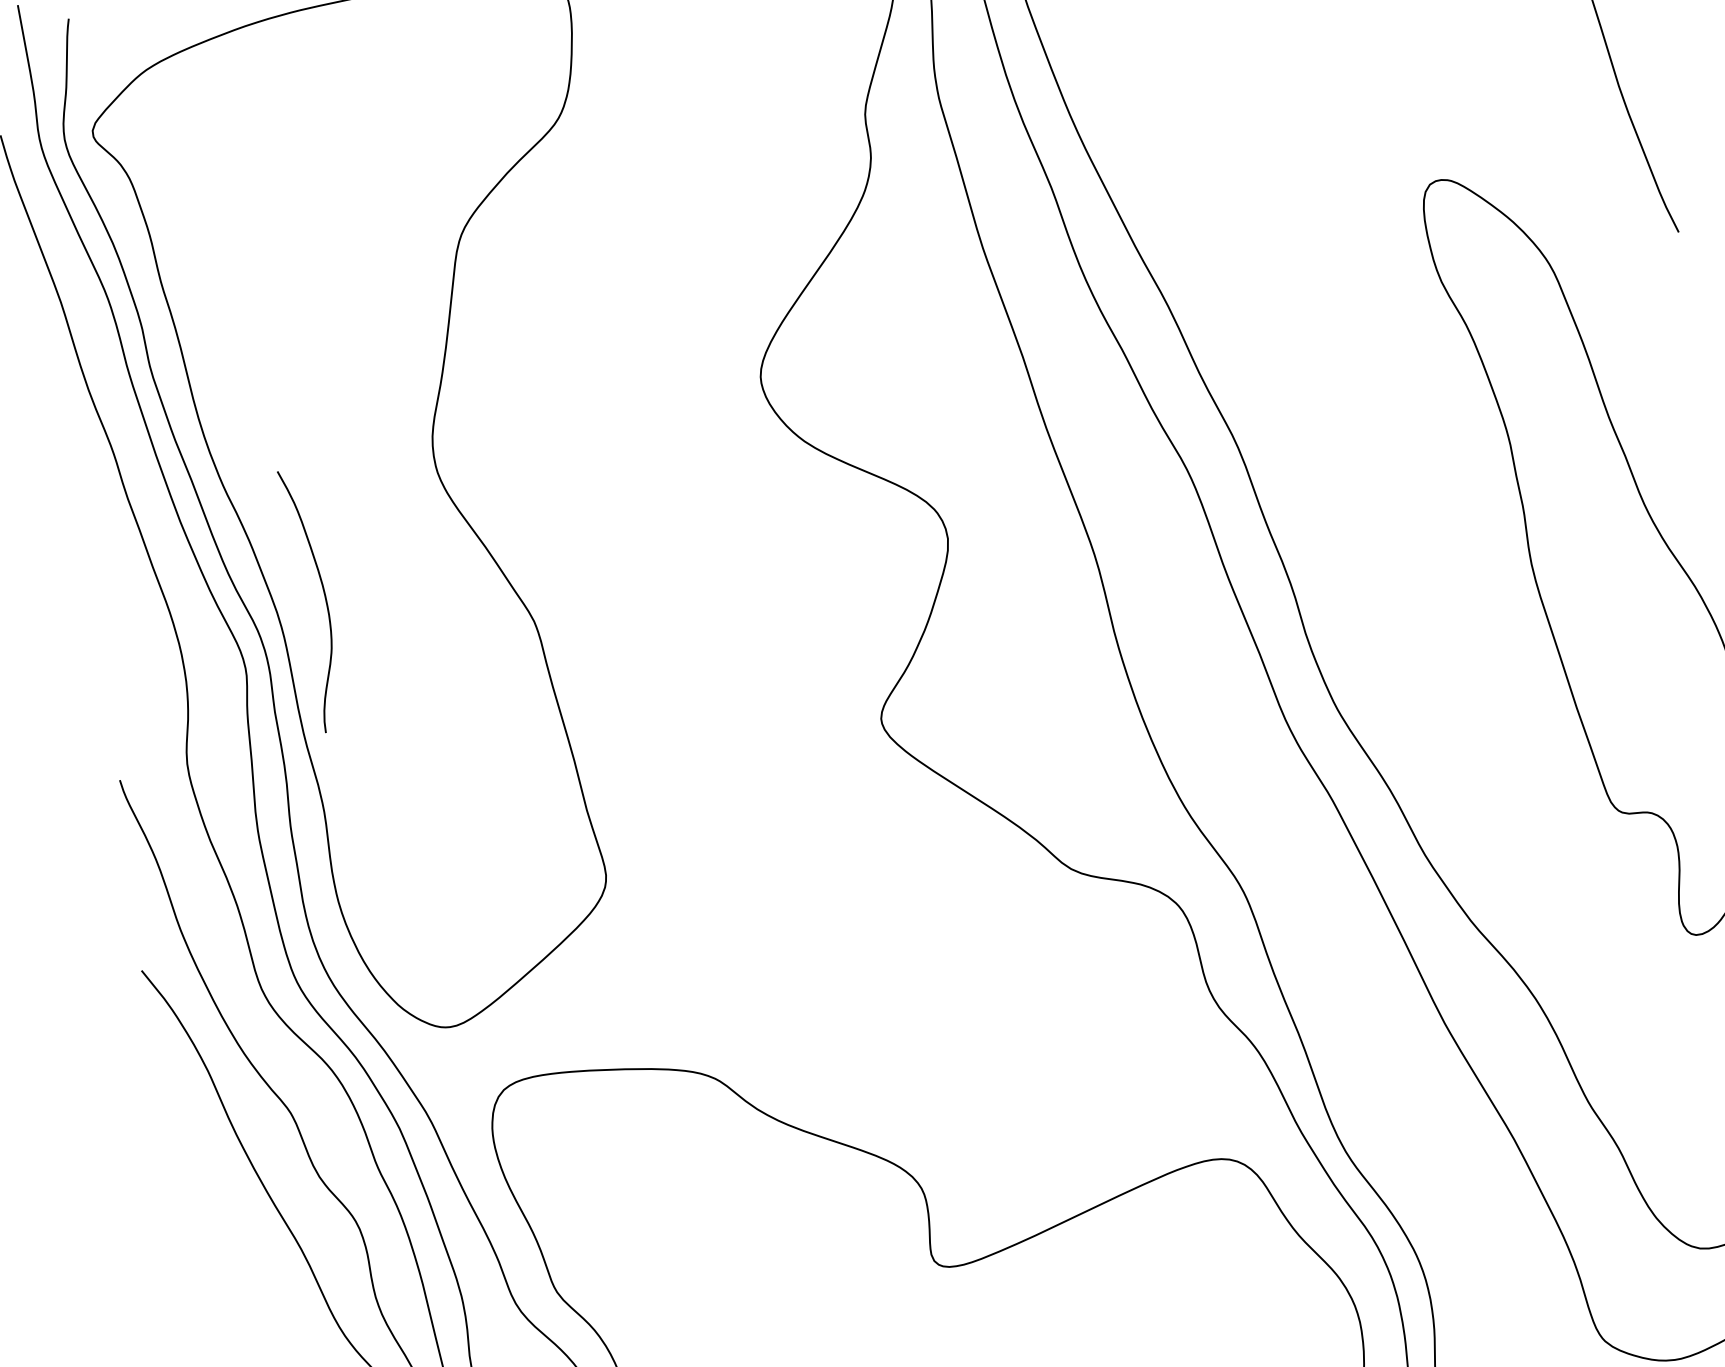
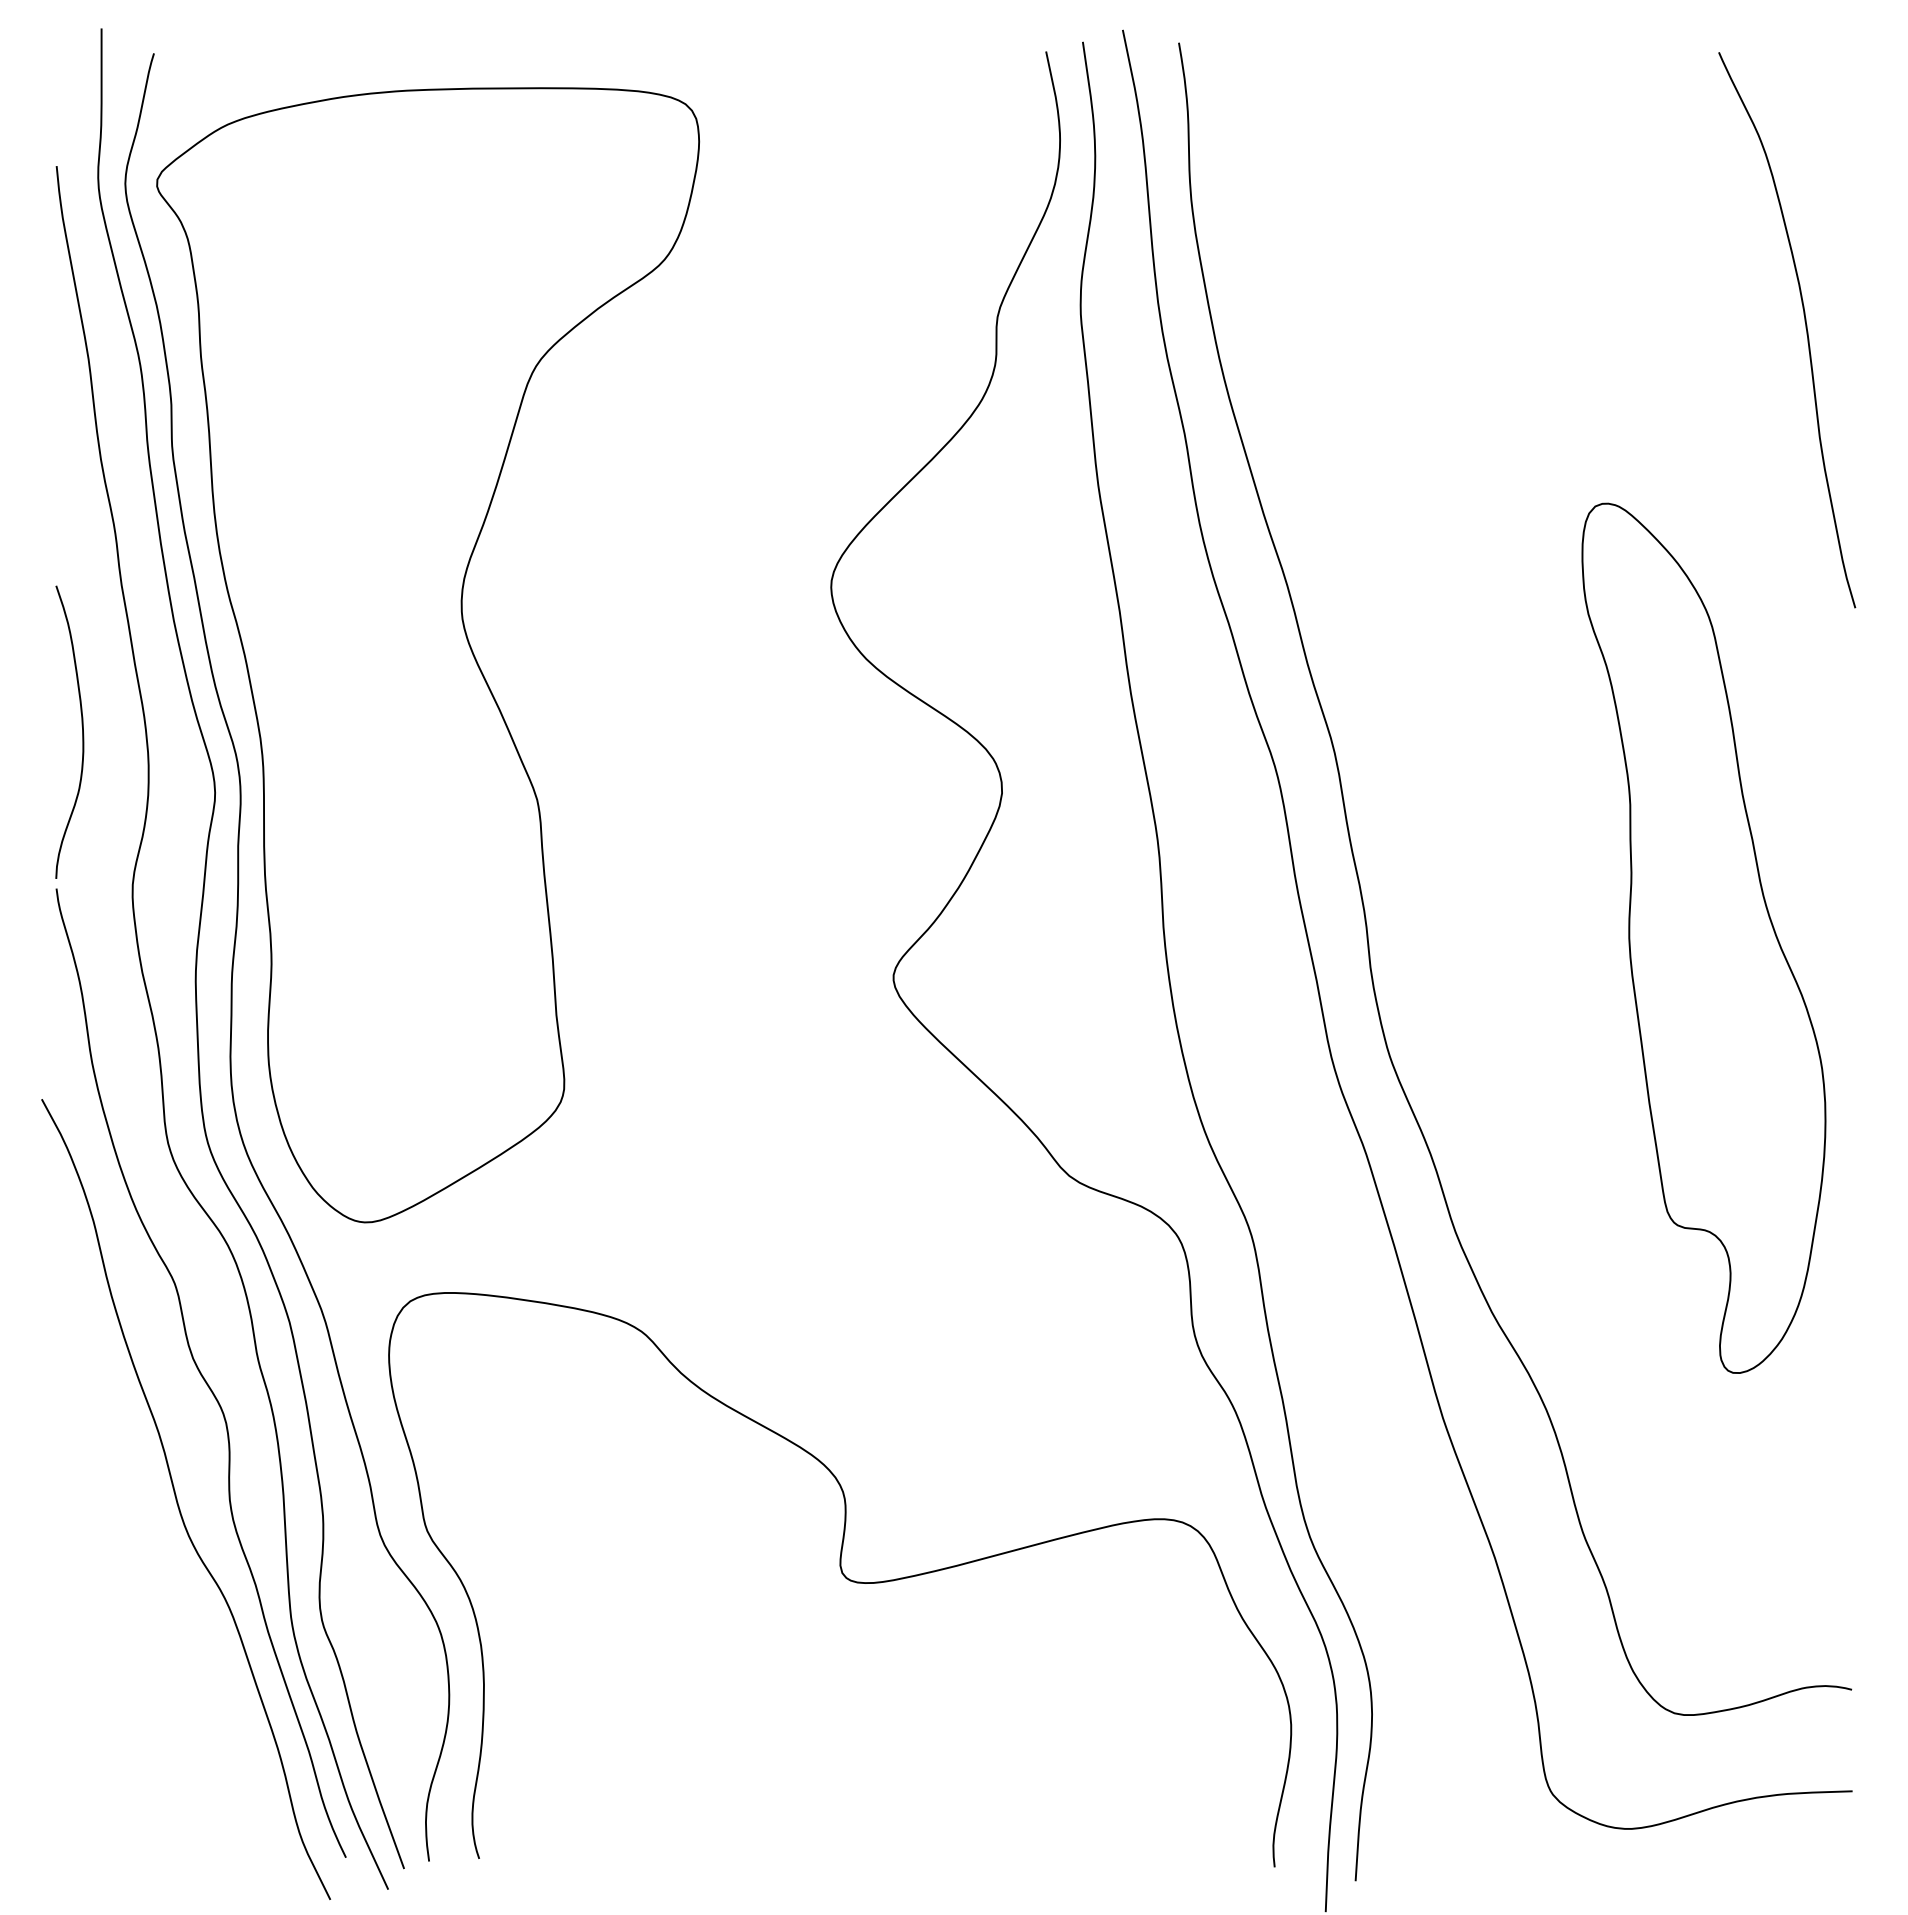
curve: (323, 592) -> (81, 726), moved

